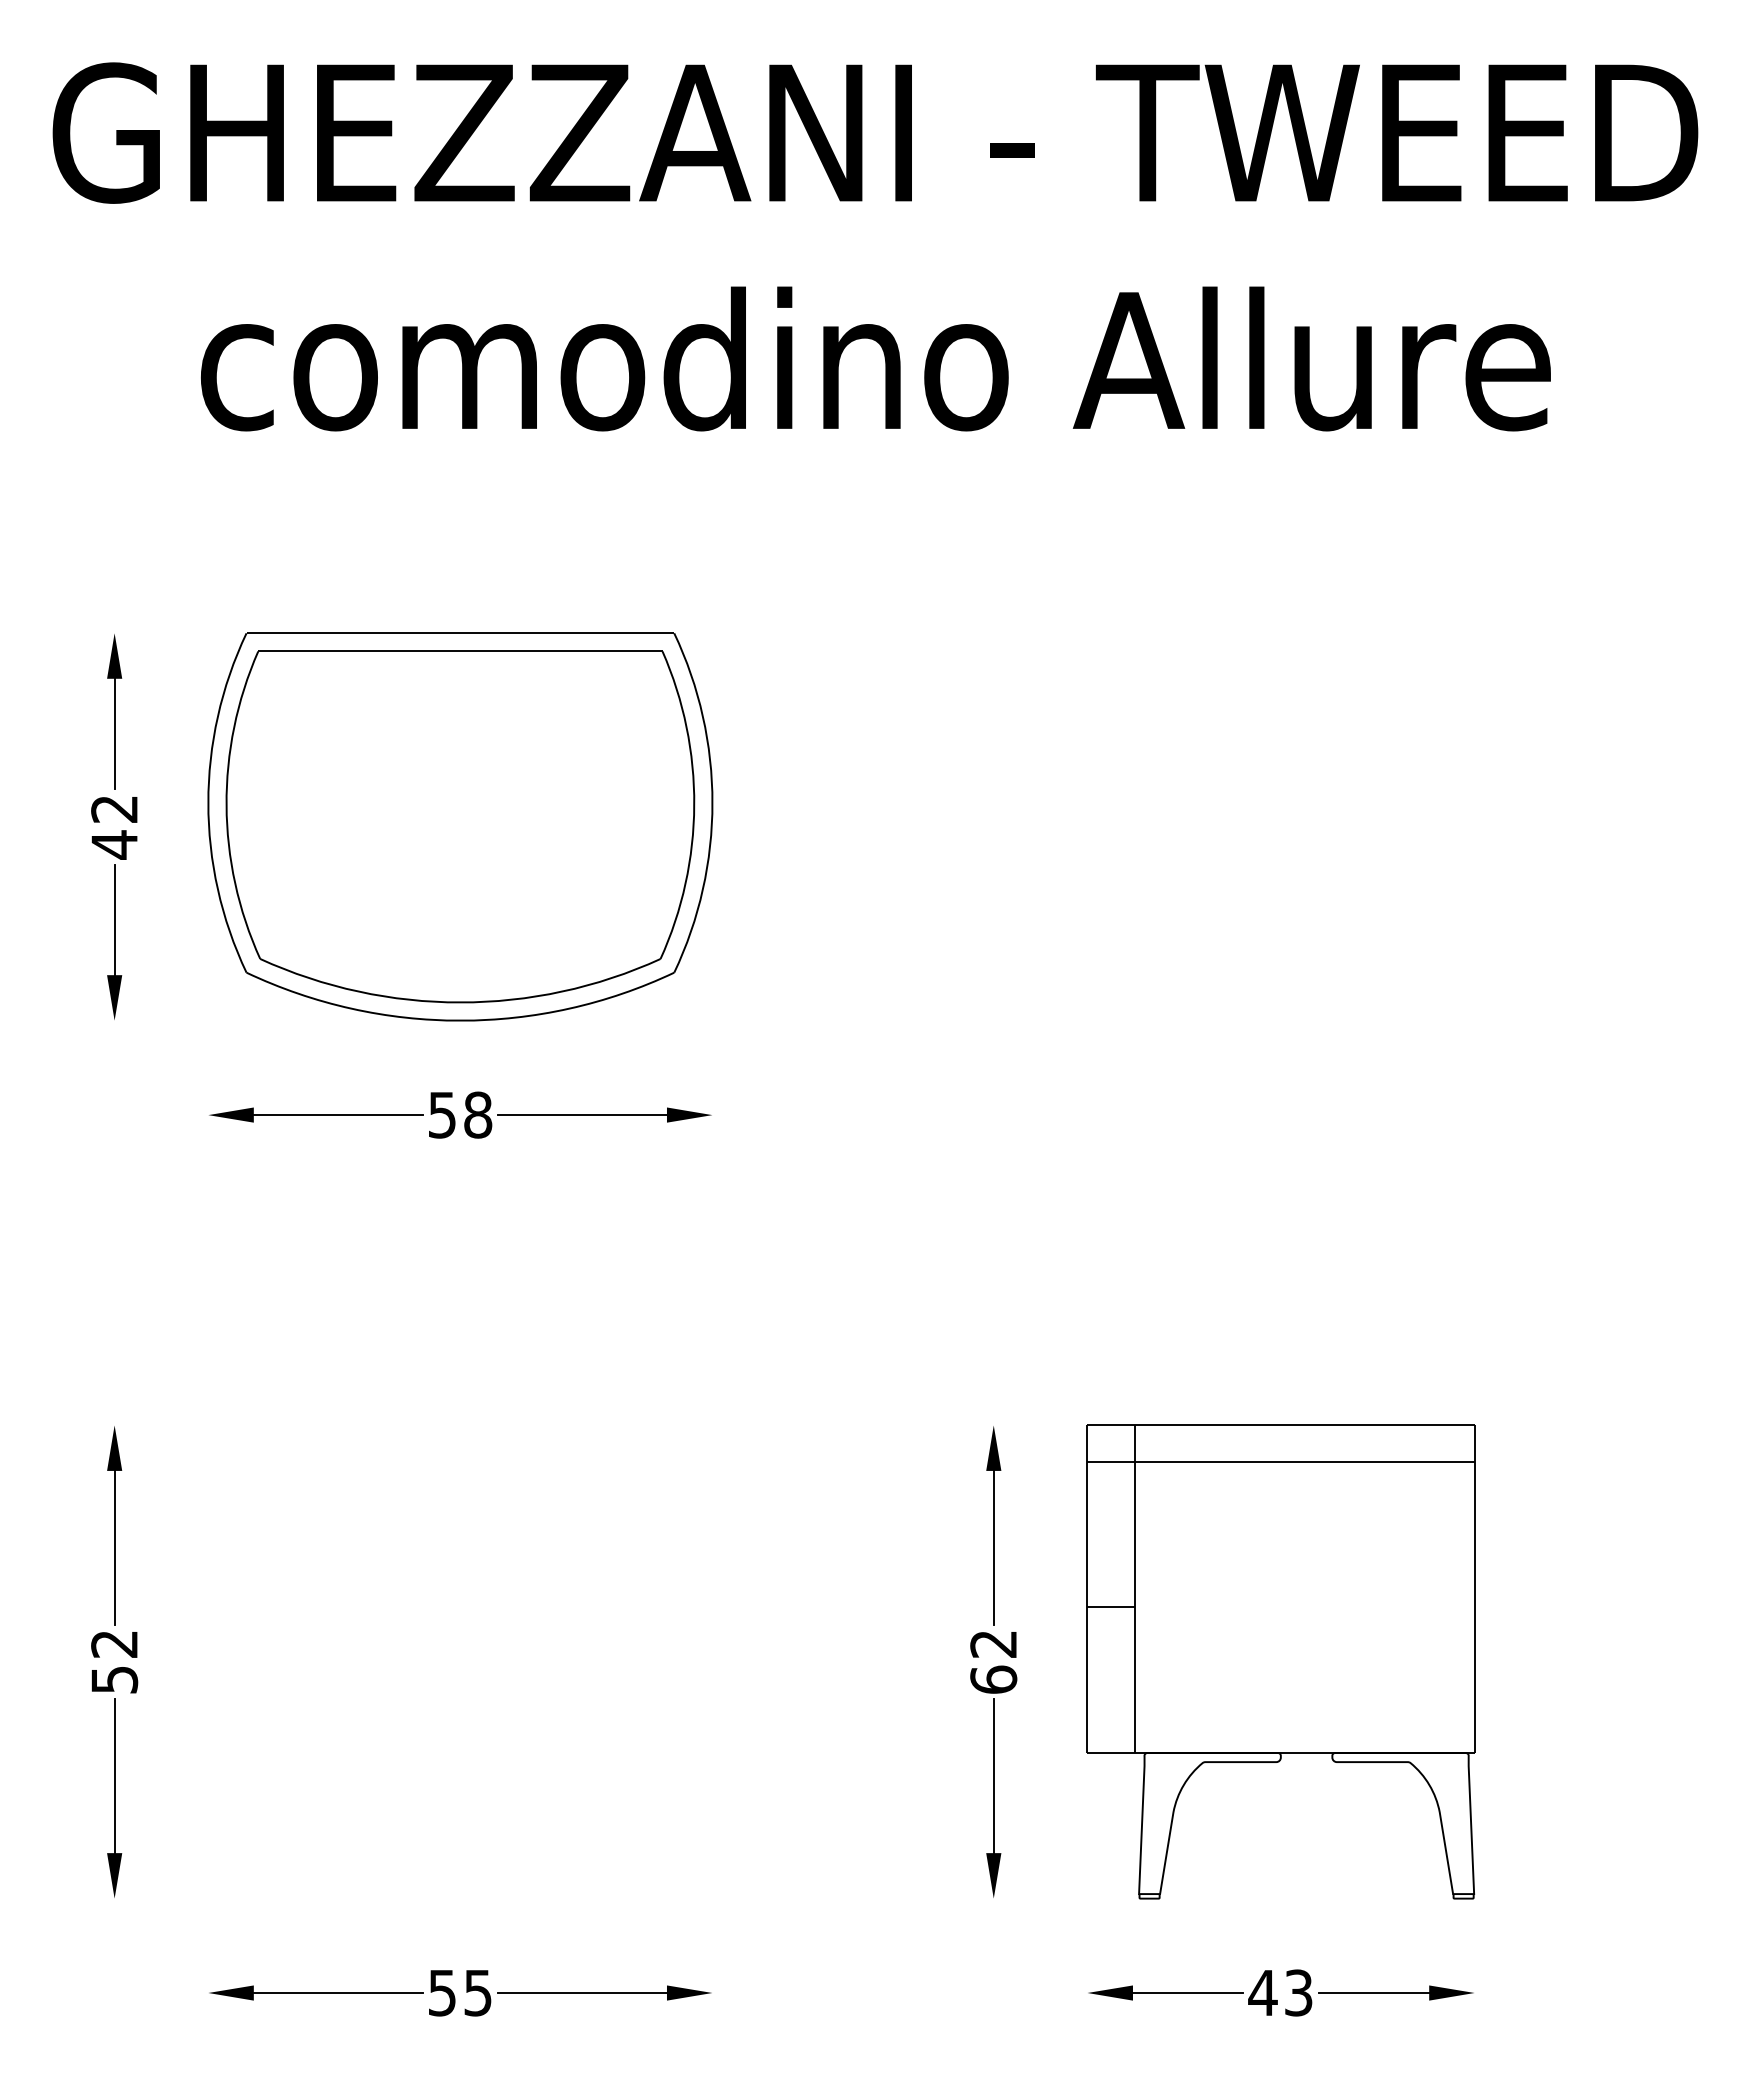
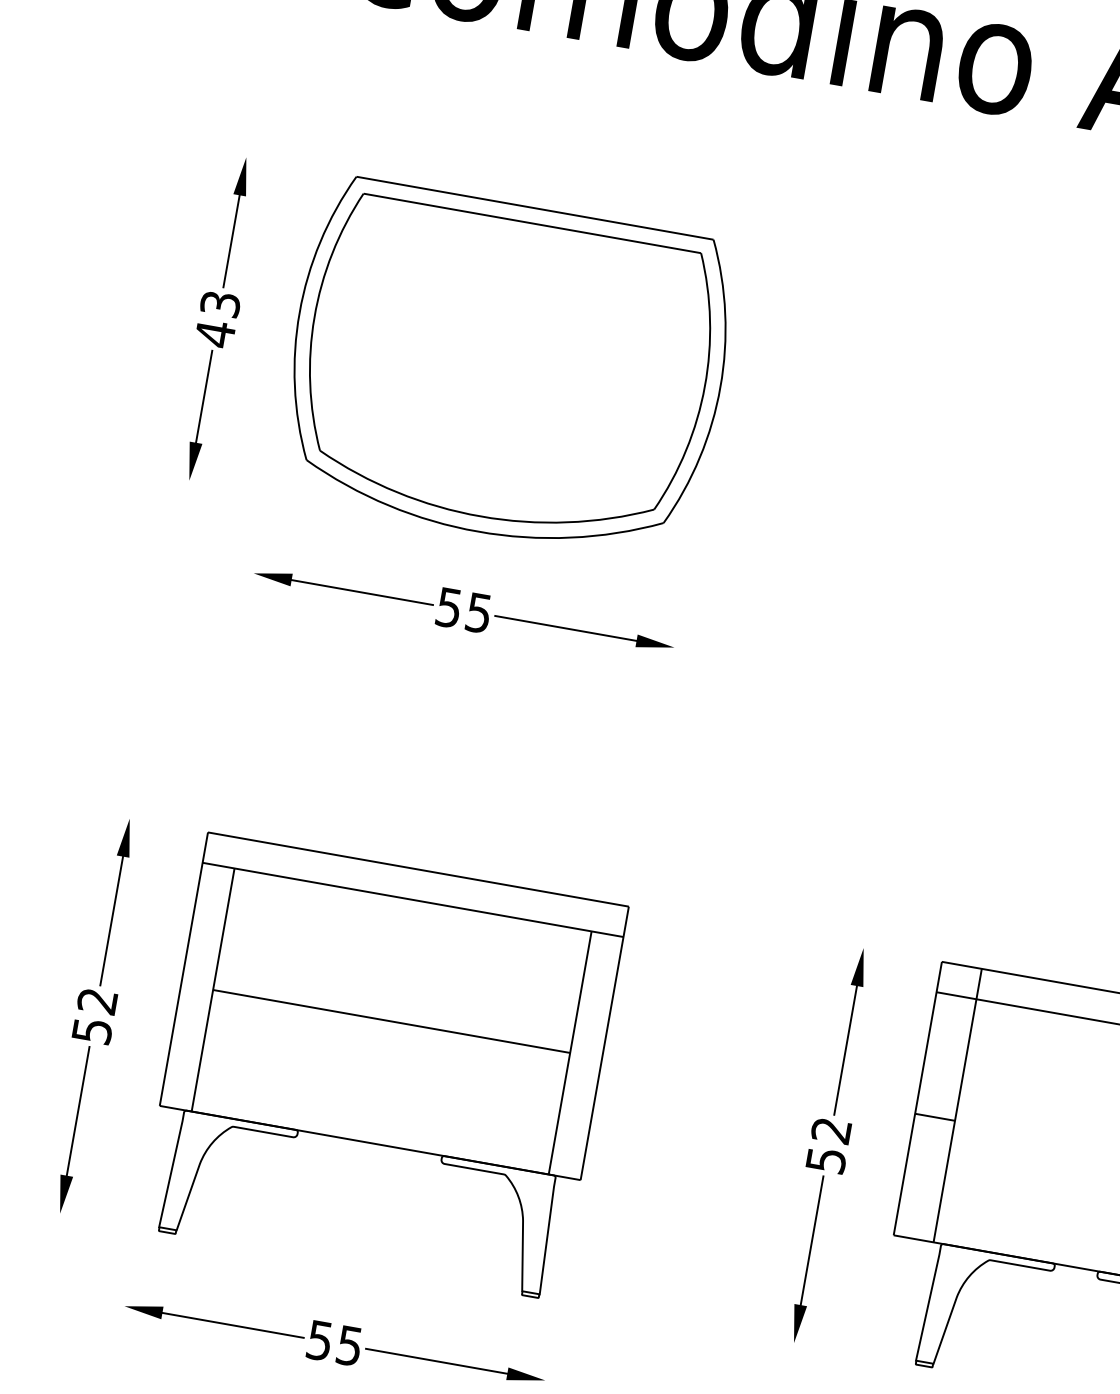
text: (114, 808) -> (220, 303), 42 -> 43
text: (478, 1114) -> (479, 612), 58 -> 55
part: (459, 1661) -> (382, 1066), added
text: (993, 1679) -> (826, 1160), 62 -> 52

